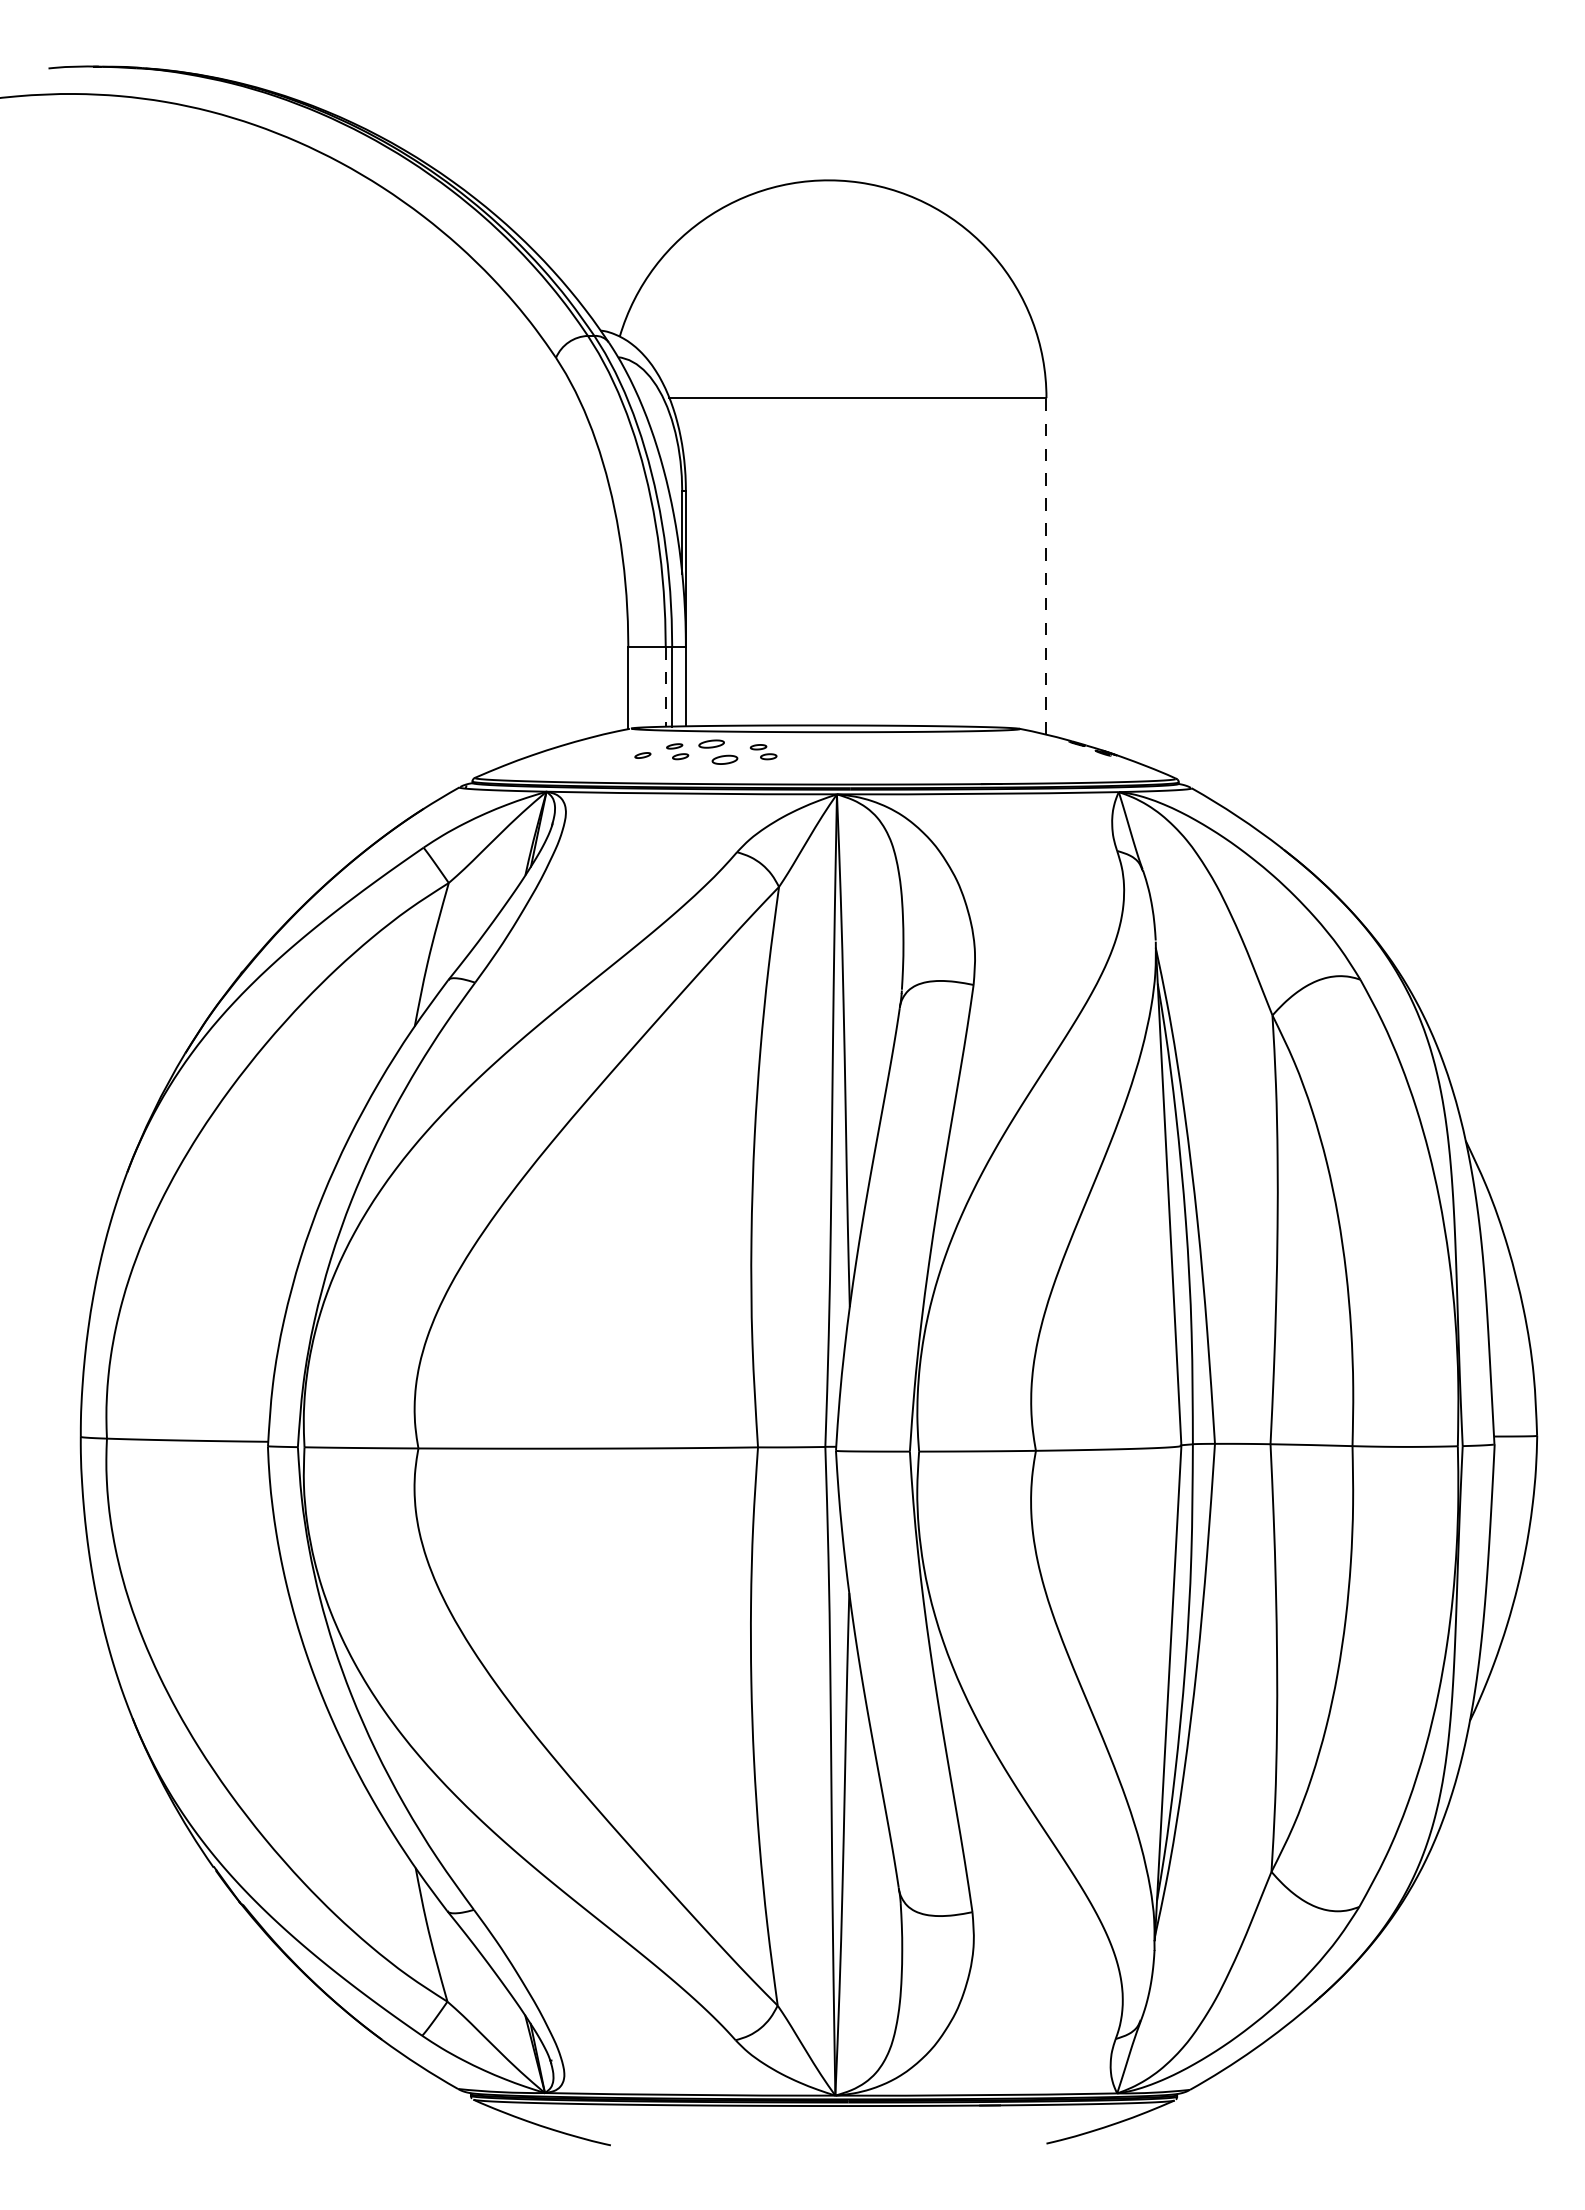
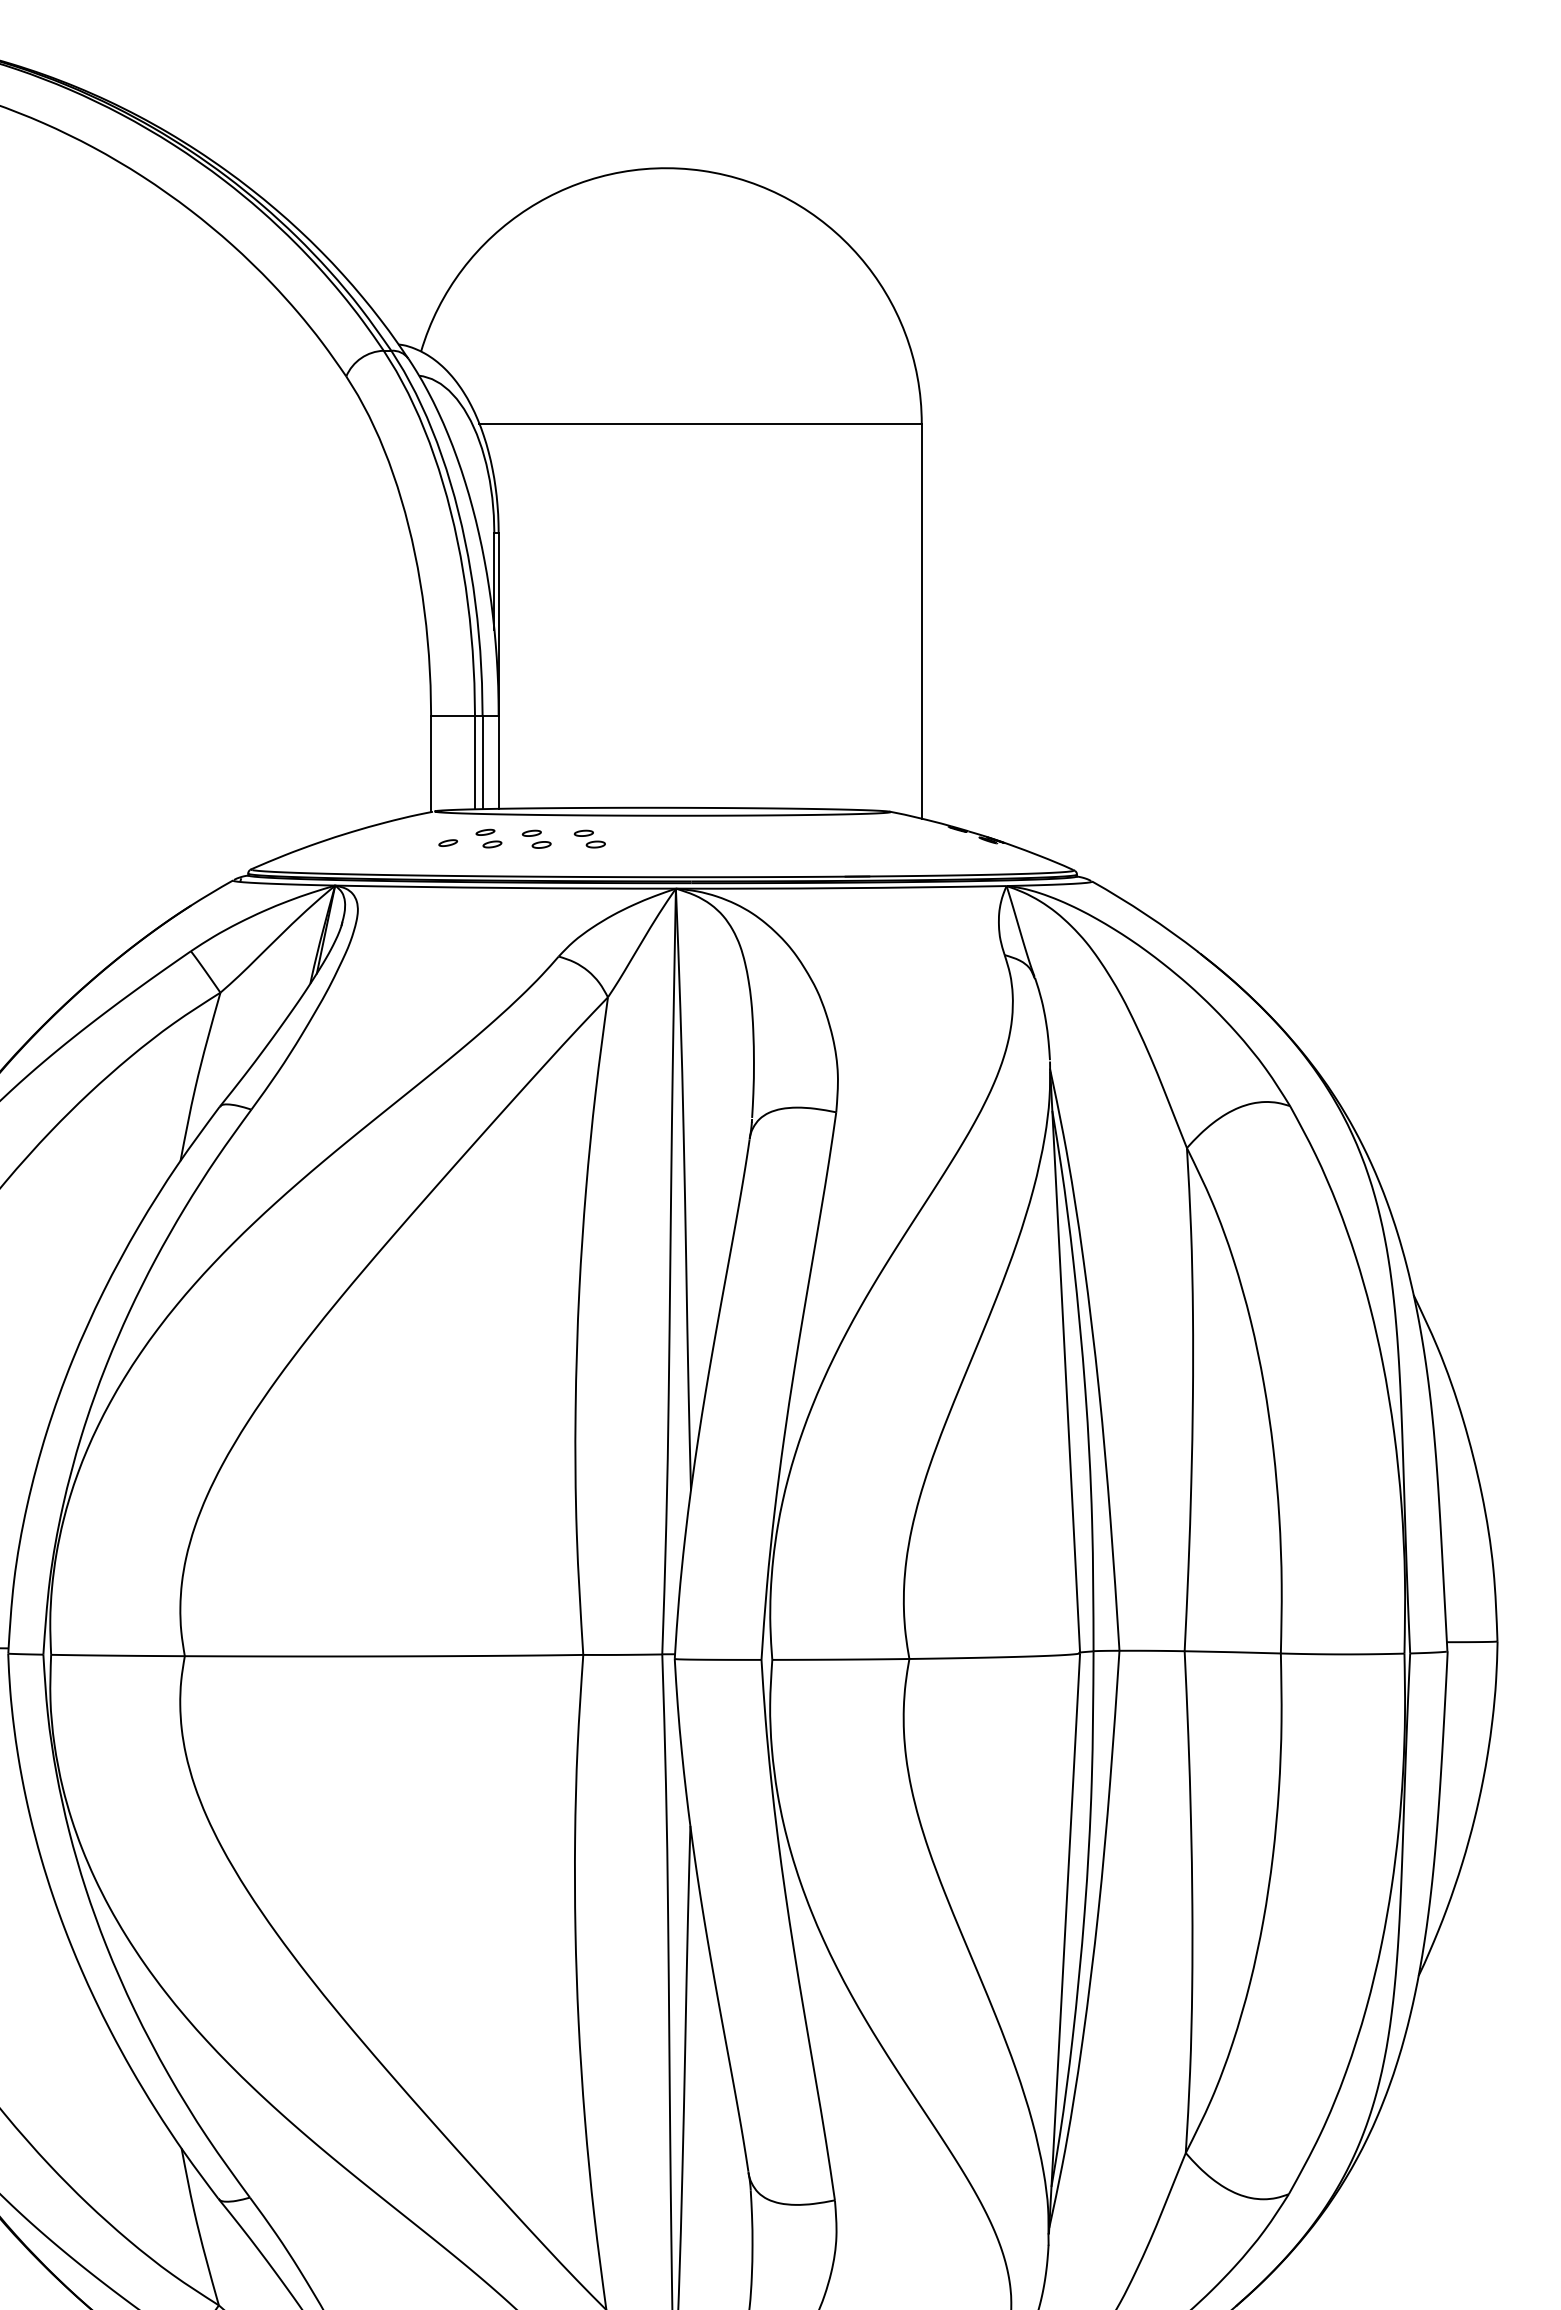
line: (1046, 565) -> (921, 620), dashed -> solid
line: (665, 686) -> (474, 762), dashed -> solid
part: (718, 752) -> (536, 839), size x0.62

